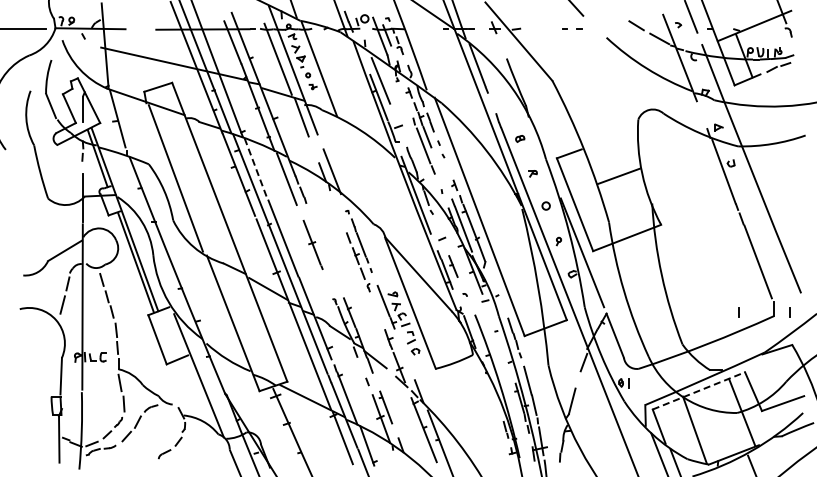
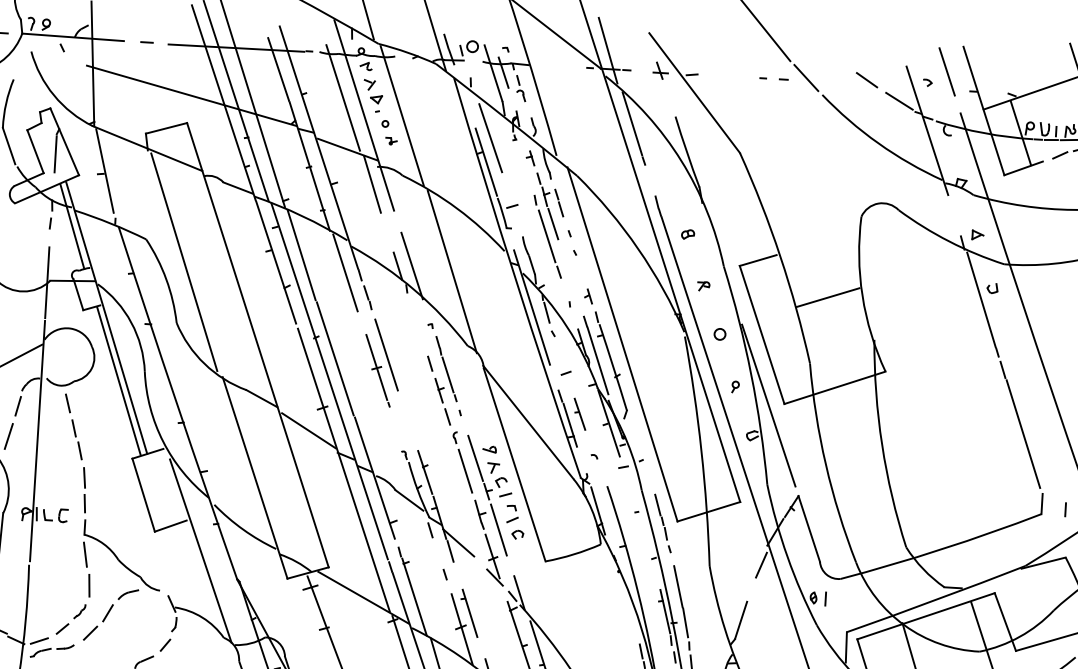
line: (594, 26) -> (805, 77), added
line: (140, 28) -> (145, 41), added
line: (256, 169) -> (302, 256), dashed -> solid
line: (359, 173) -> (451, 270), added
line: (318, 233) -> (386, 354), added
line: (376, 309) -> (464, 470), added
line: (738, 312) -> (990, 505), removed
line: (402, 349) -> (498, 530), added
line: (698, 390) -> (925, 615), dashed -> solid

